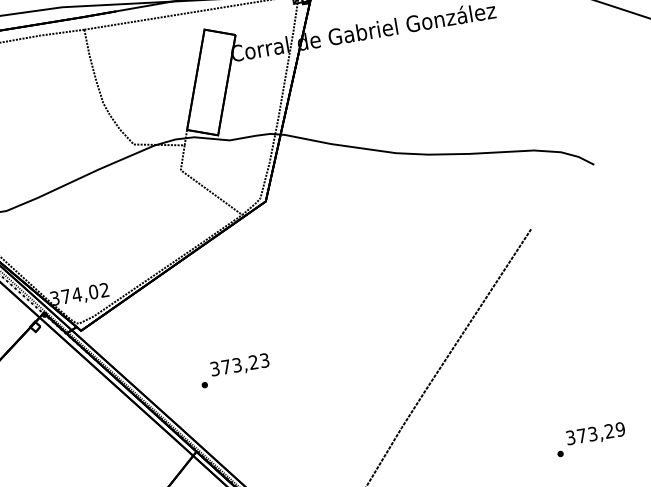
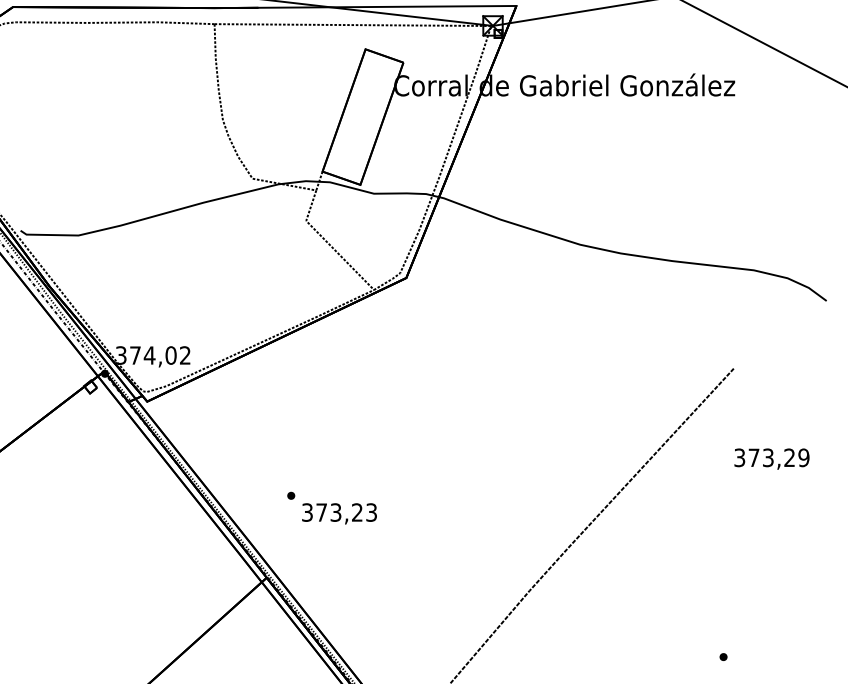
text: (239, 365) -> (339, 513), moved
text: (595, 434) -> (771, 458), moved

